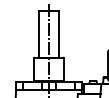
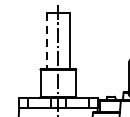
line: (39, 34) -> (47, 41), solid -> dashed

